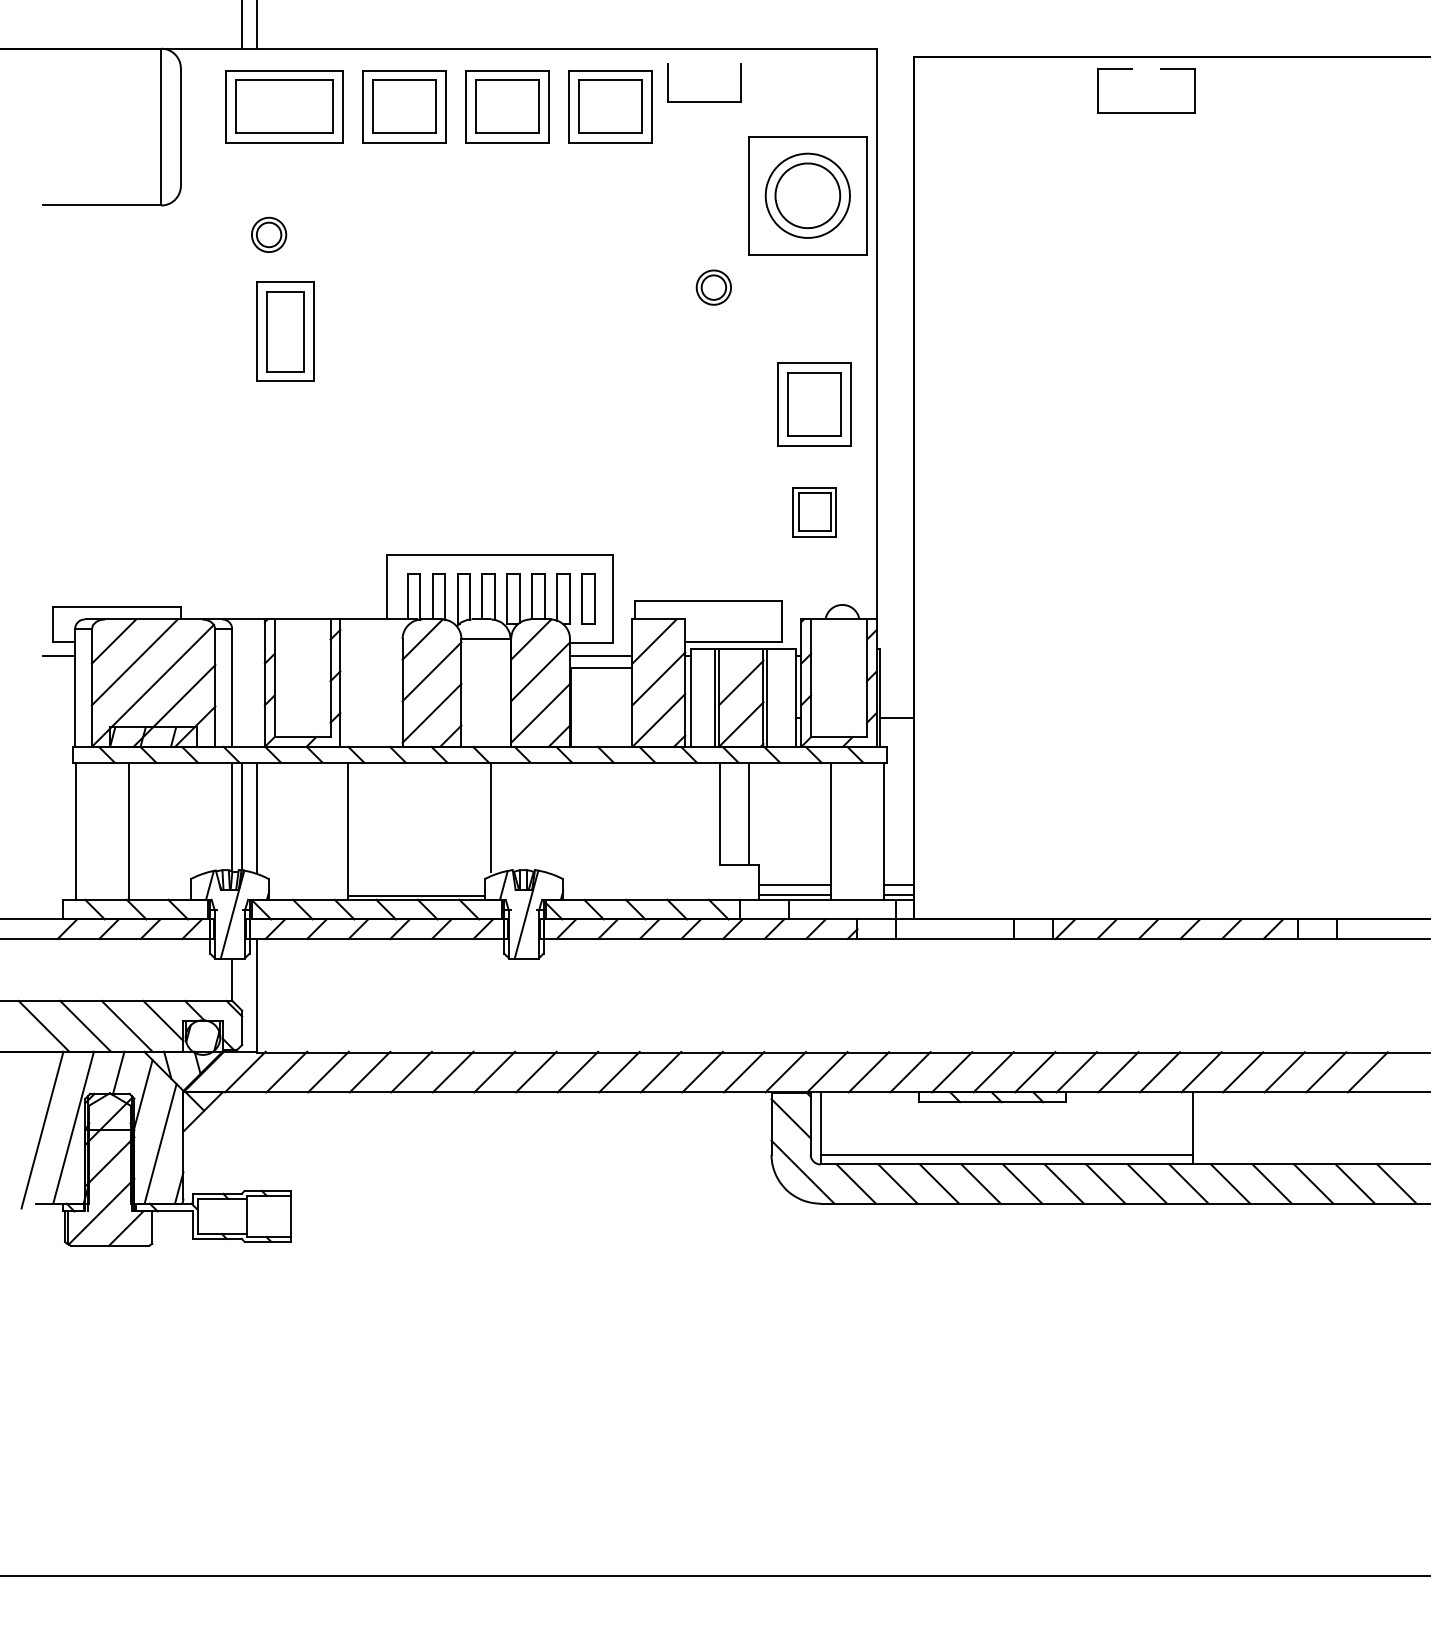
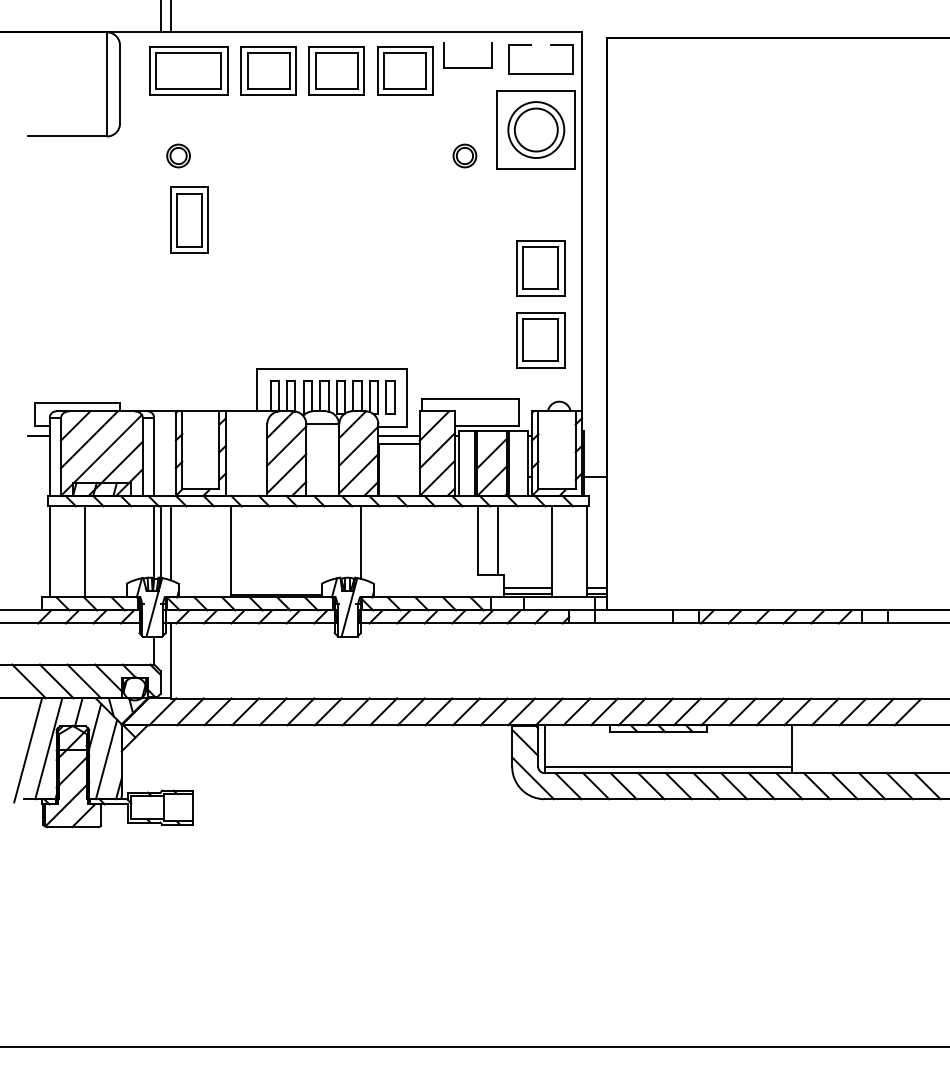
part: (1145, 112) -> (540, 73), moved
part: (713, 286) -> (464, 155), moved
part: (814, 512) -> (540, 340), size x1.67
line: (490, 817) -> (360, 542), moved

